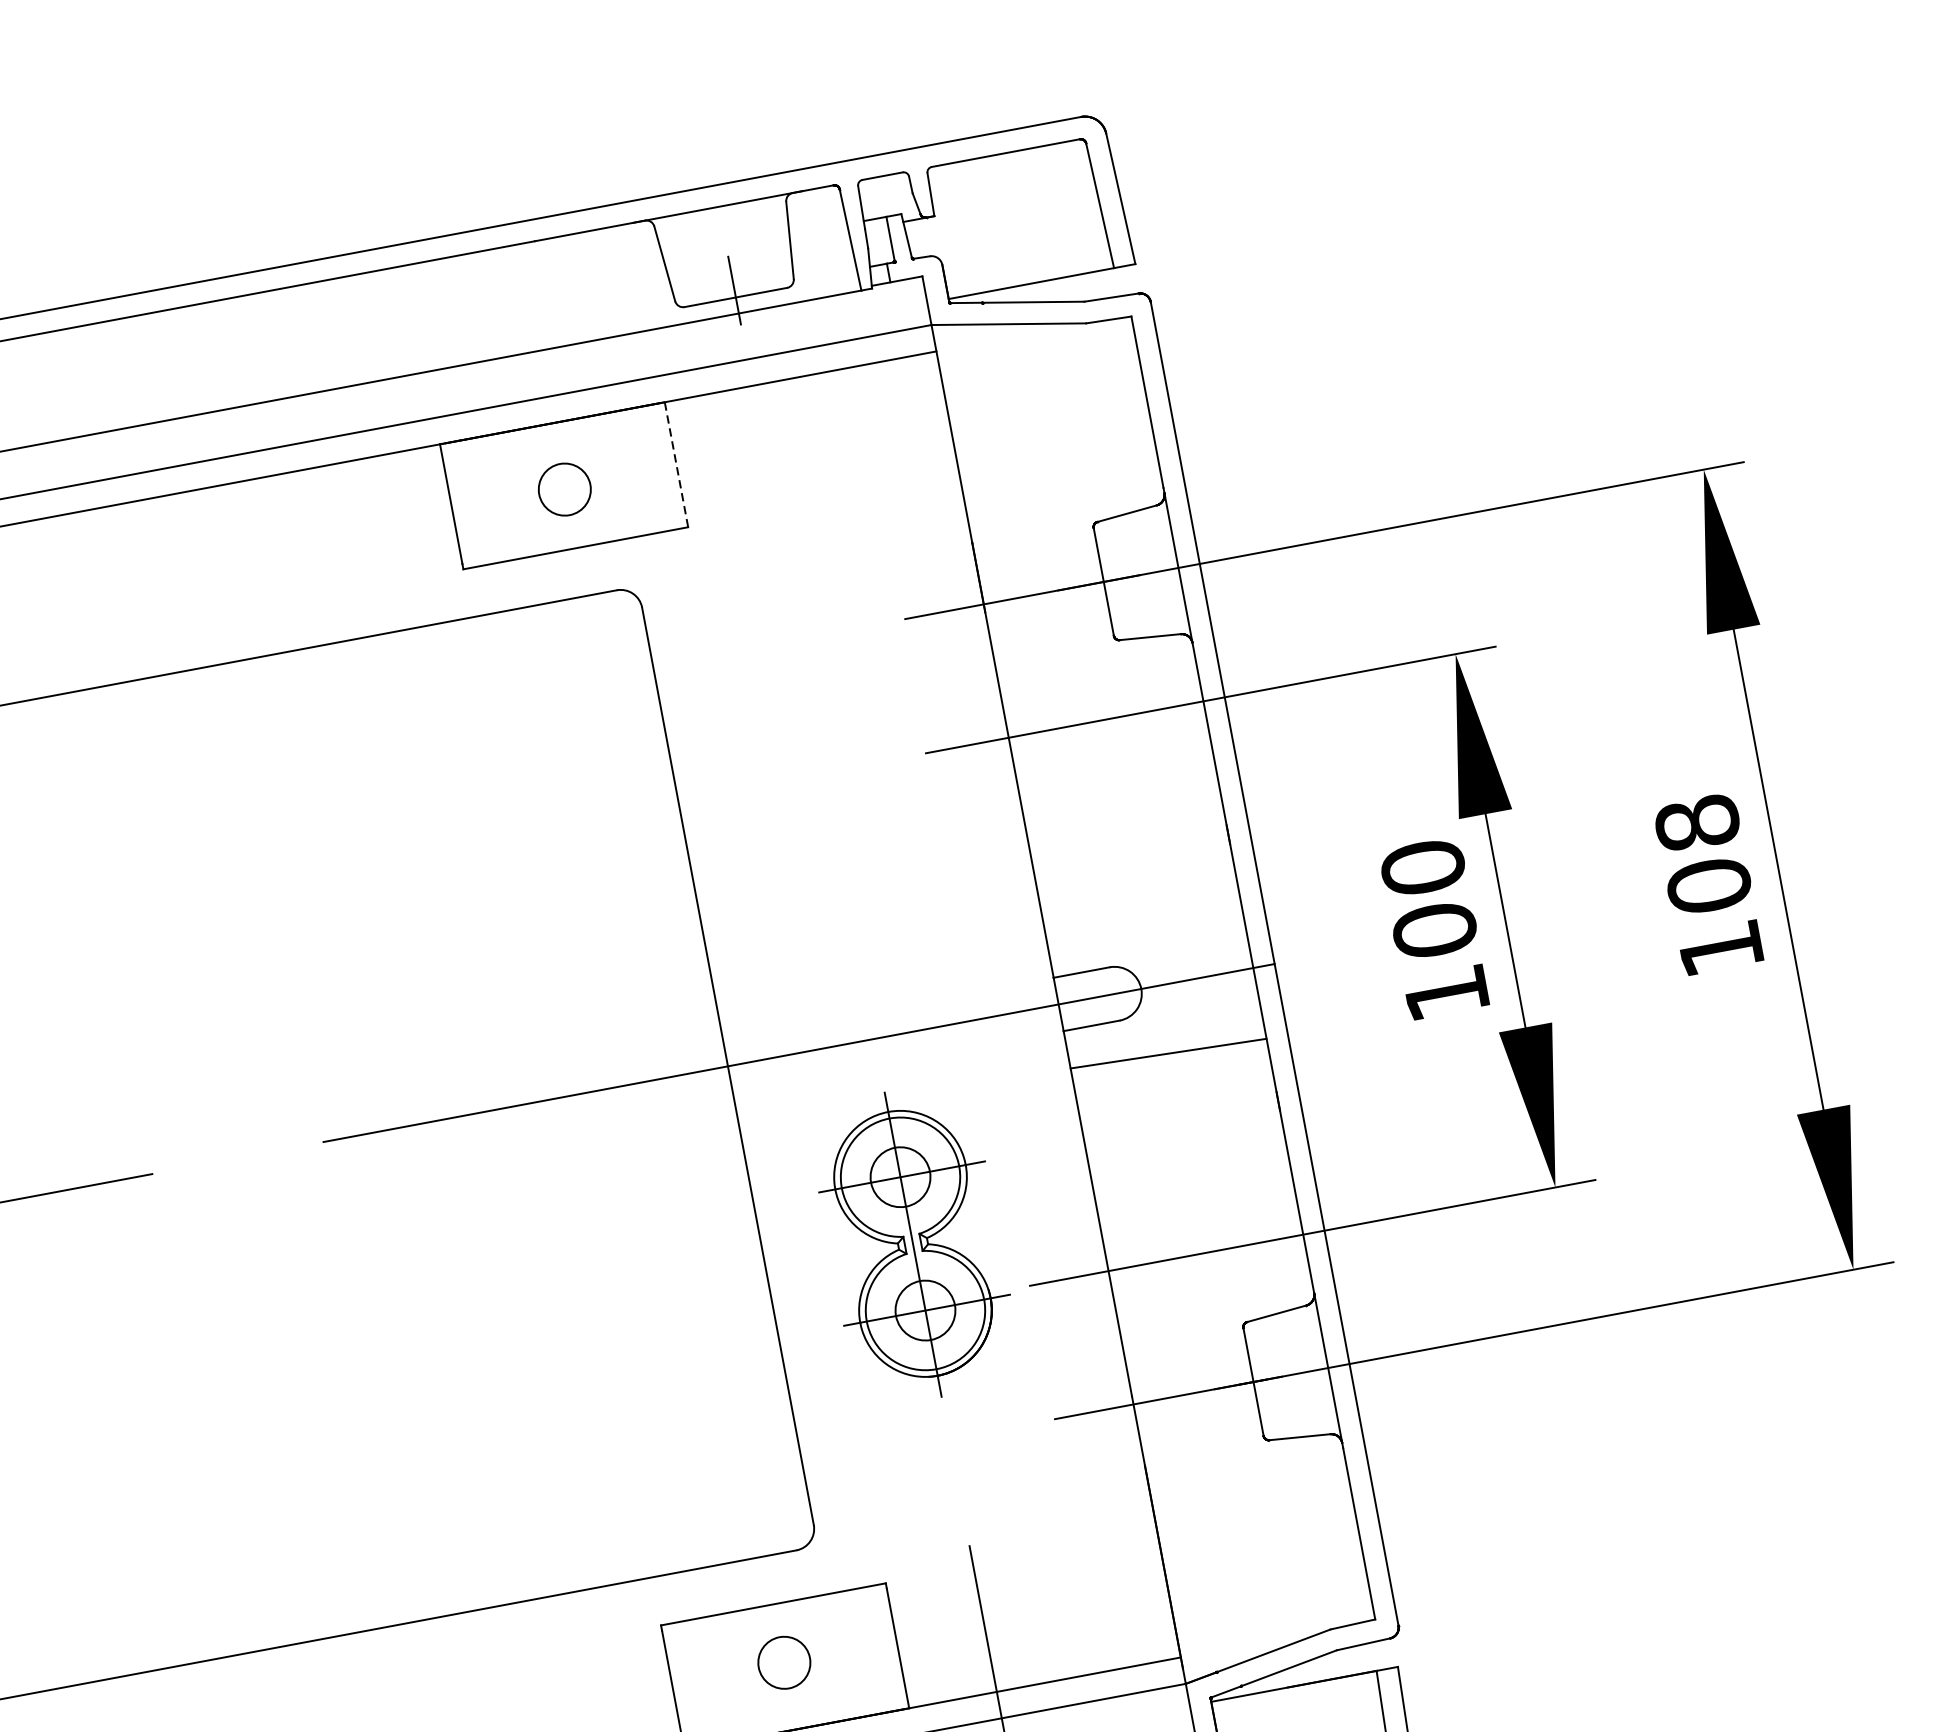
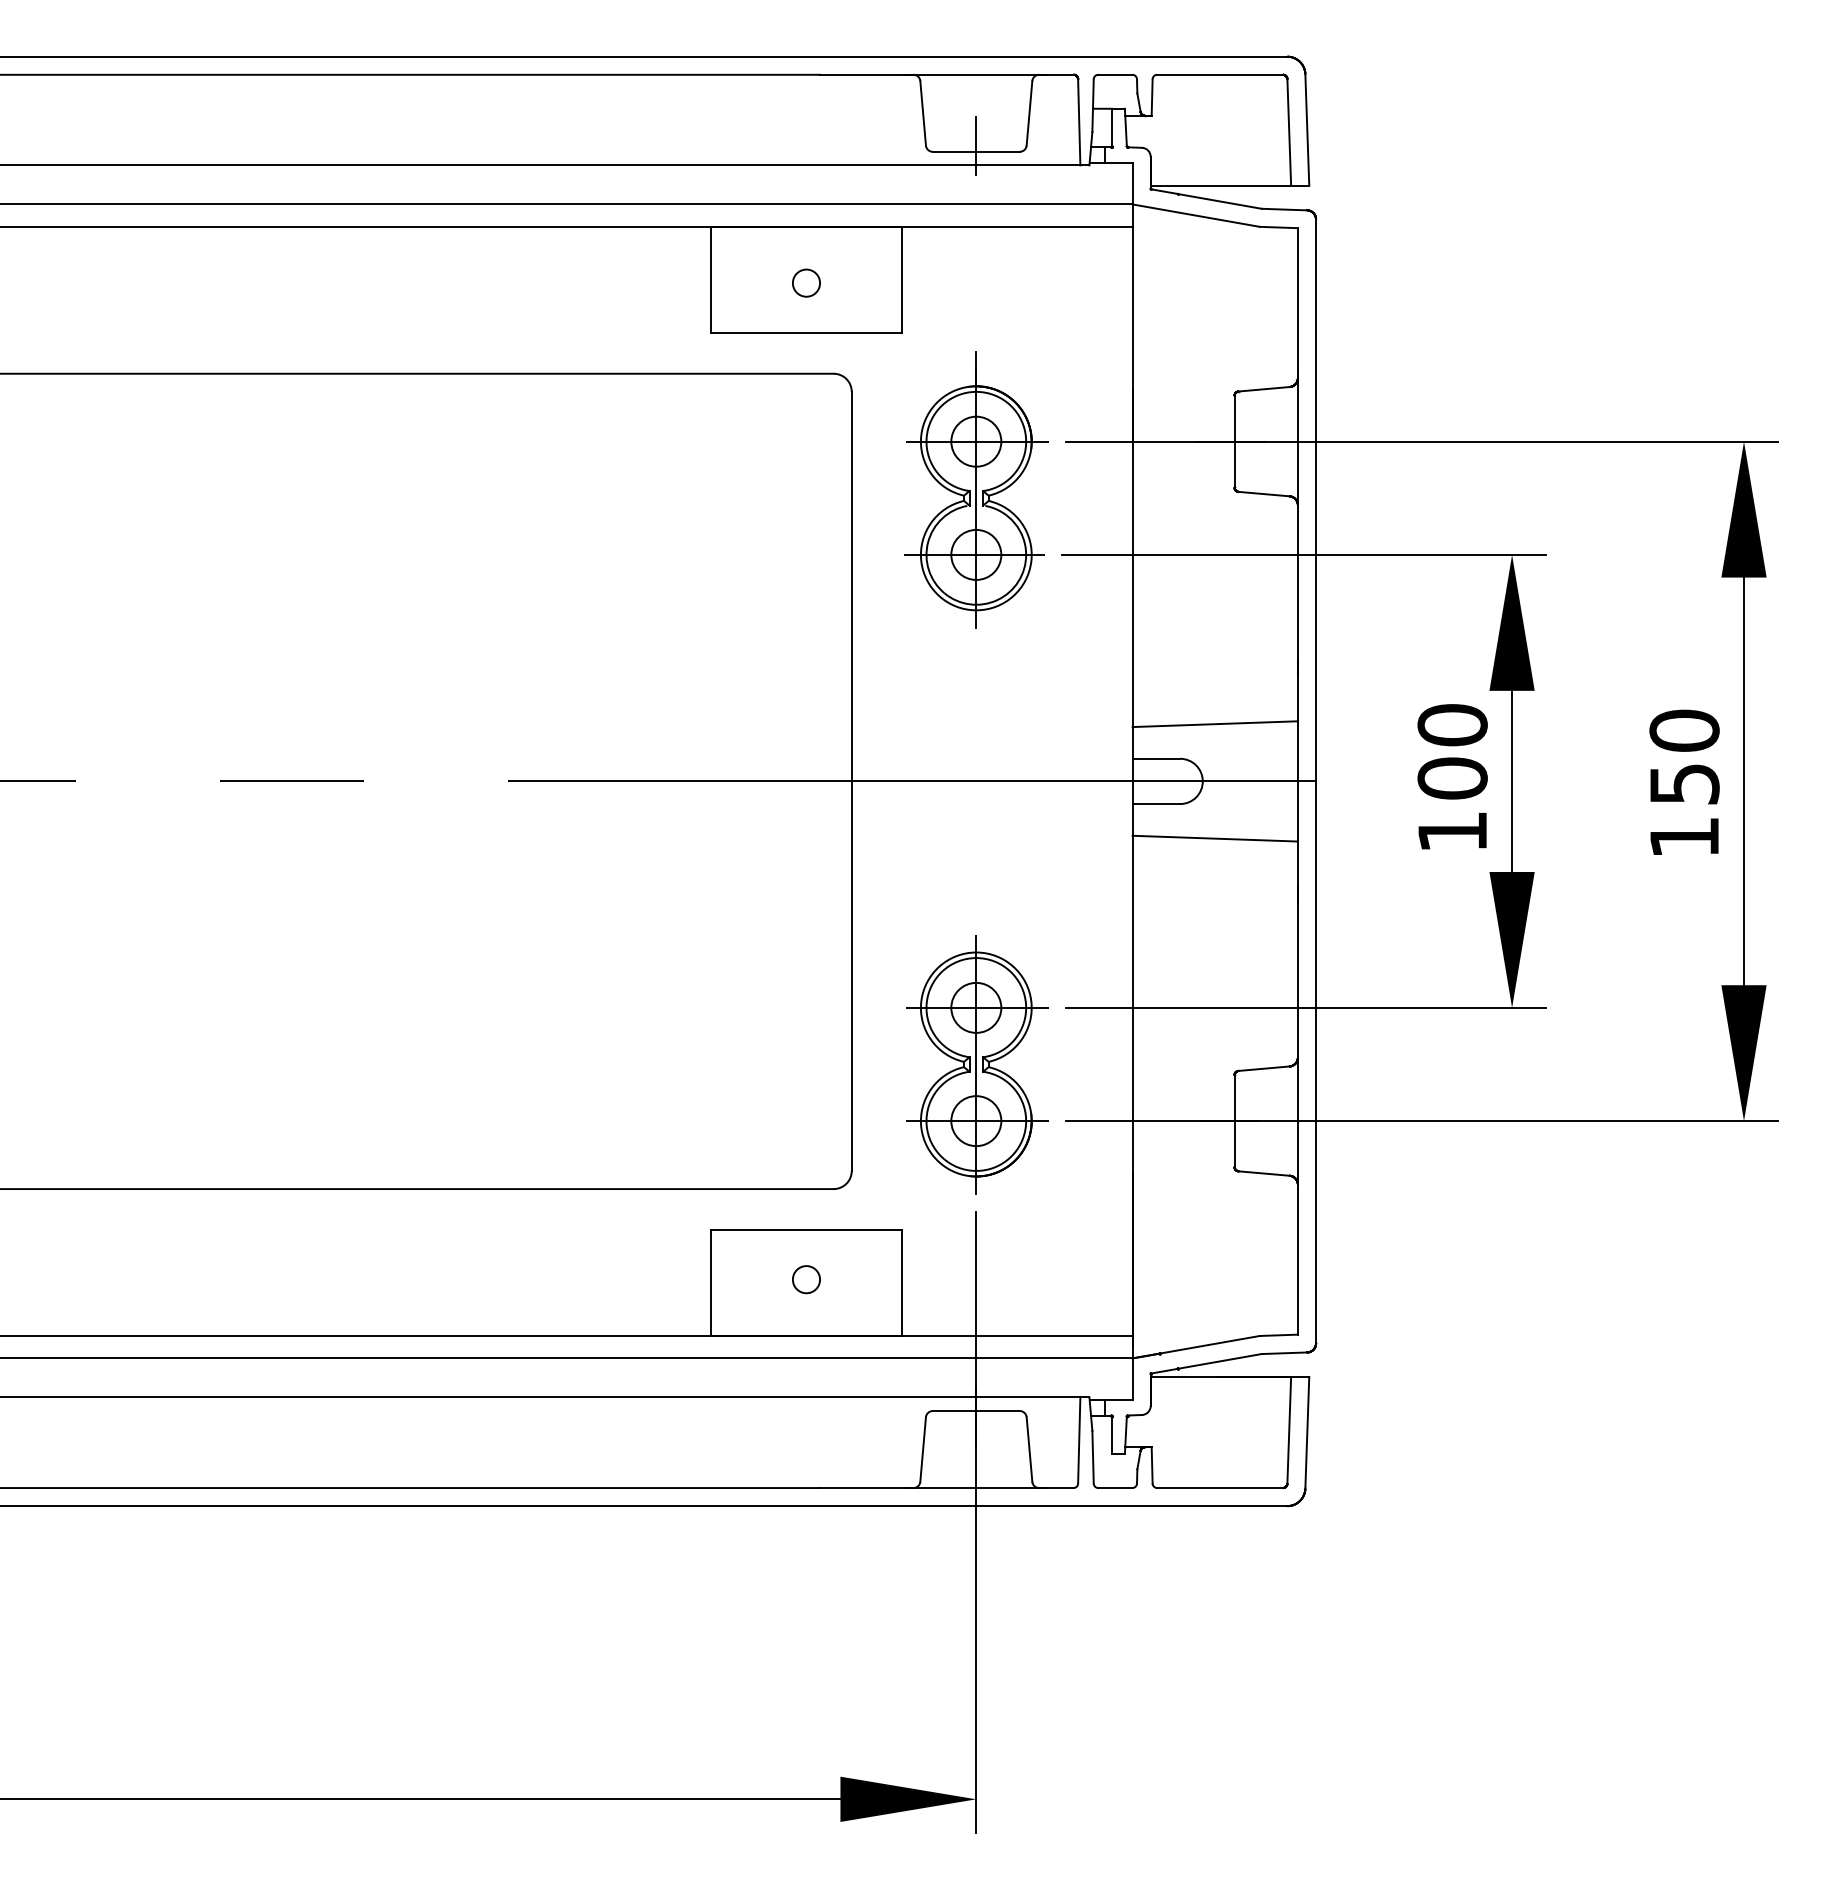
line: (675, 464) -> (901, 279), dashed -> solid
circle: (564, 488) -> (806, 282), size x0.62
part: (810, 695) -> (976, 489), added
text: (1703, 854) -> (1684, 757), 108 -> 150
line: (1142, 919) -> (1214, 724), added
part: (914, 1243) -> (977, 1064), moved
circle: (784, 1662) -> (806, 1279), size x0.62

